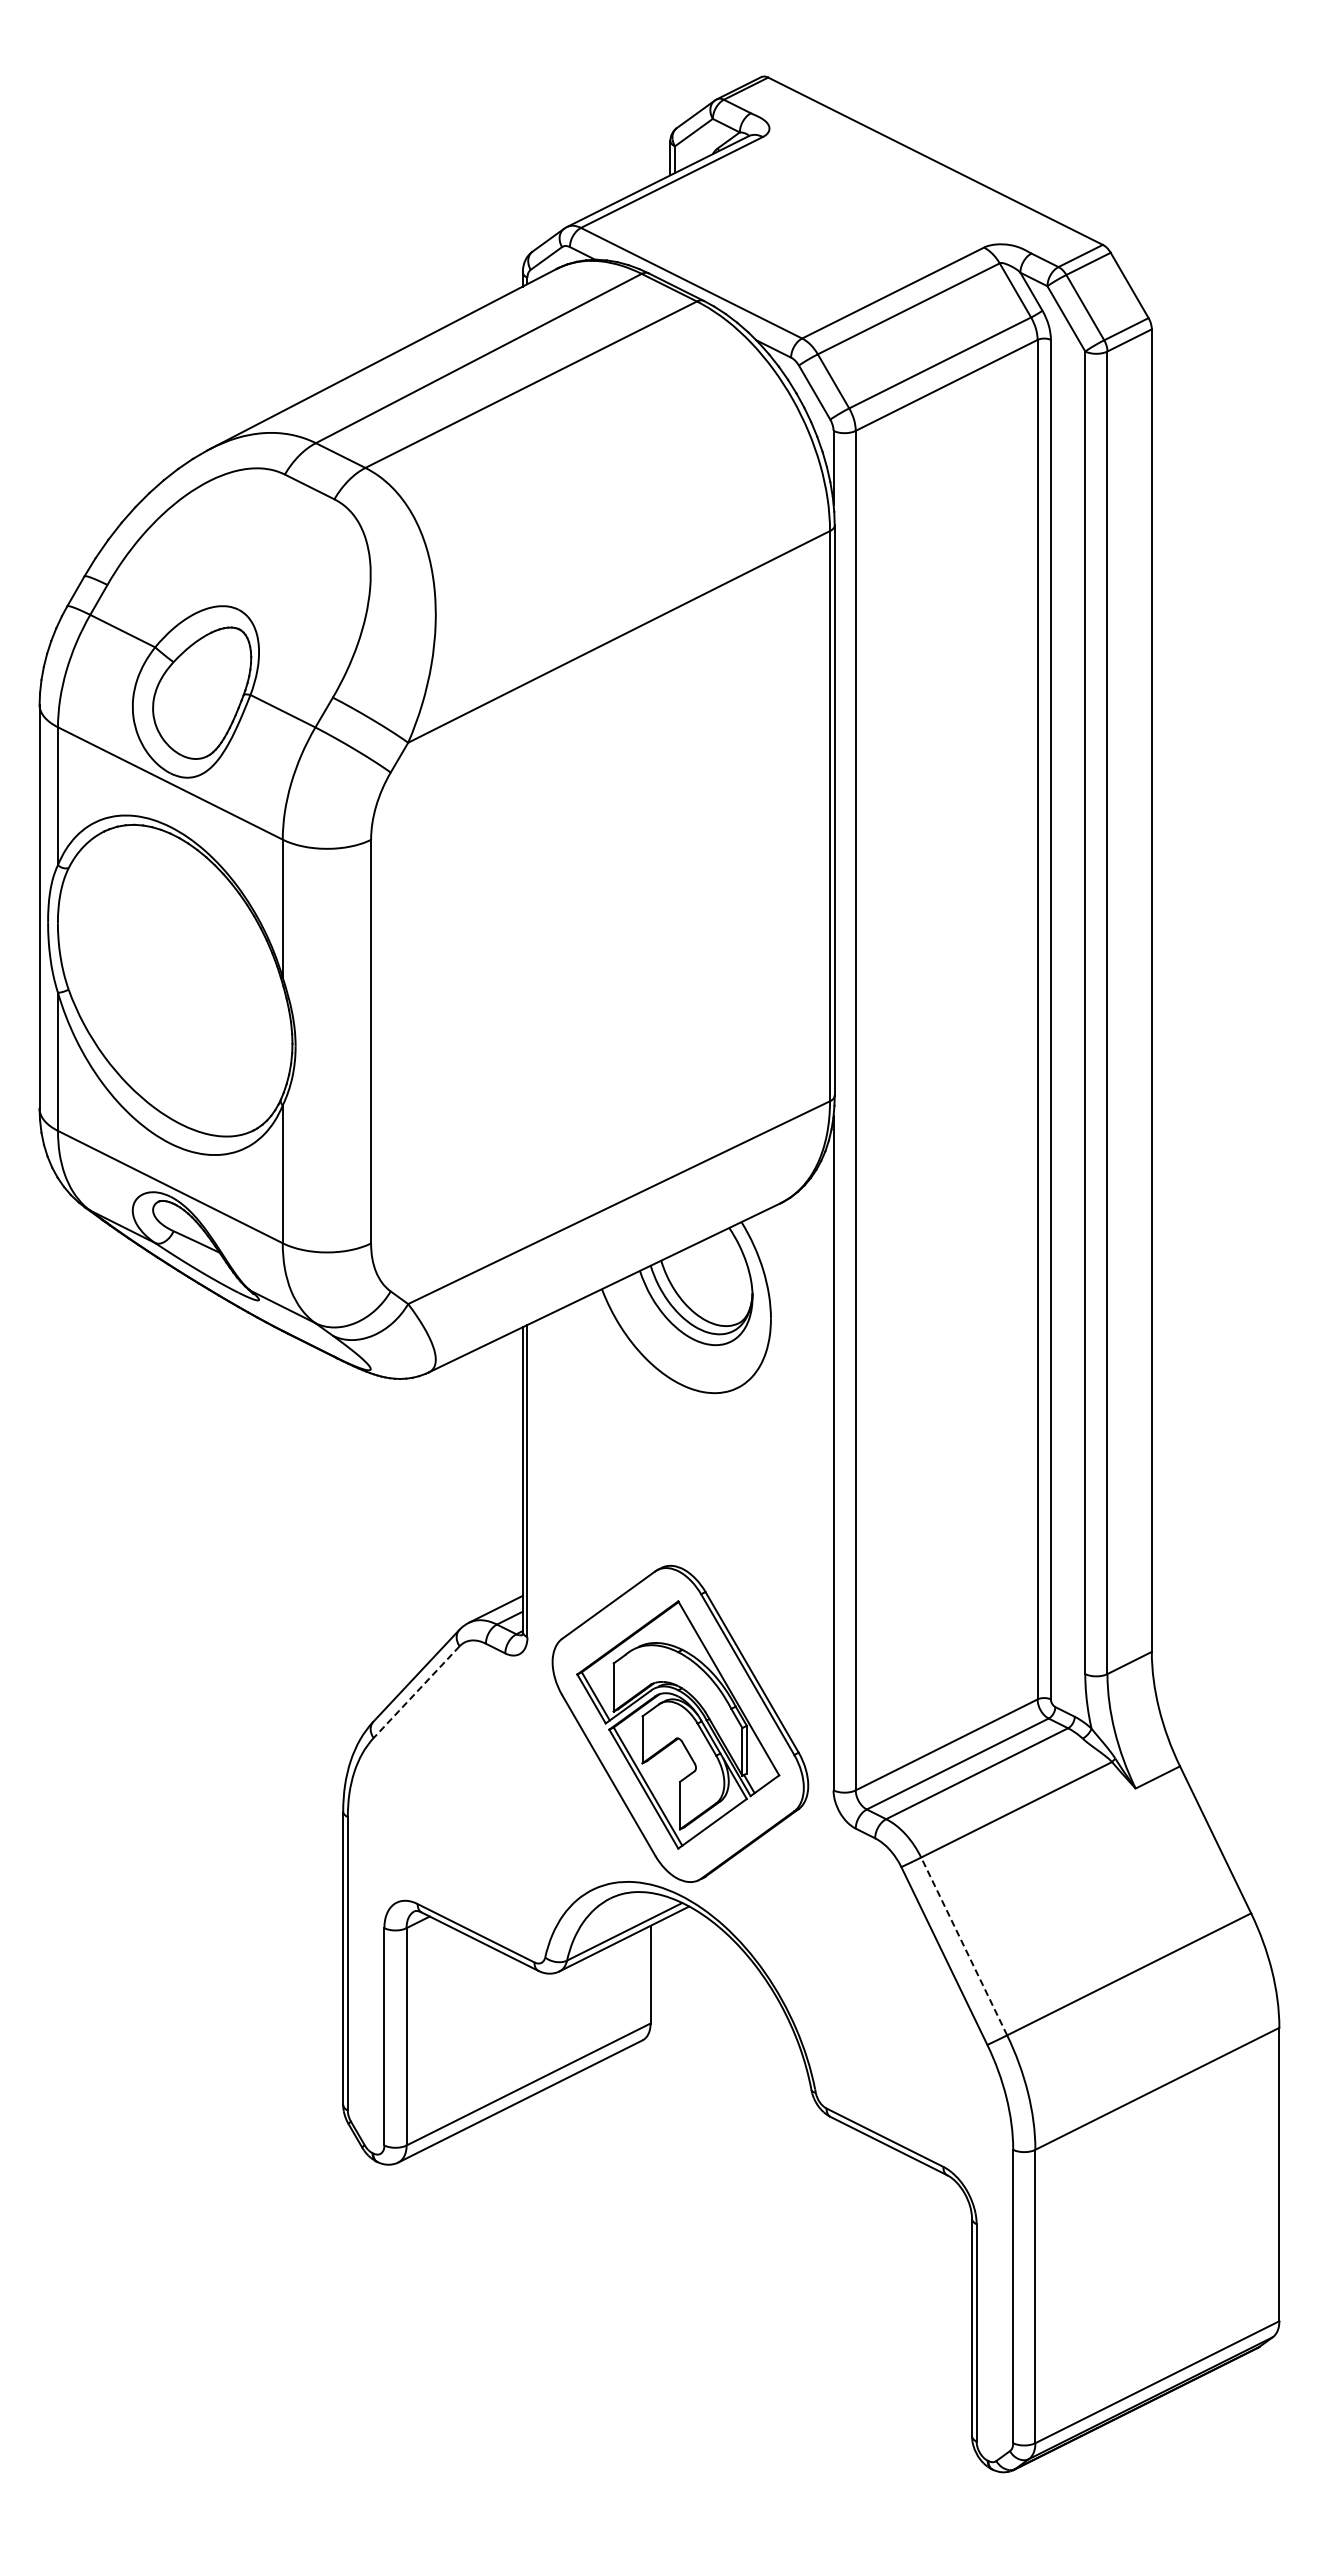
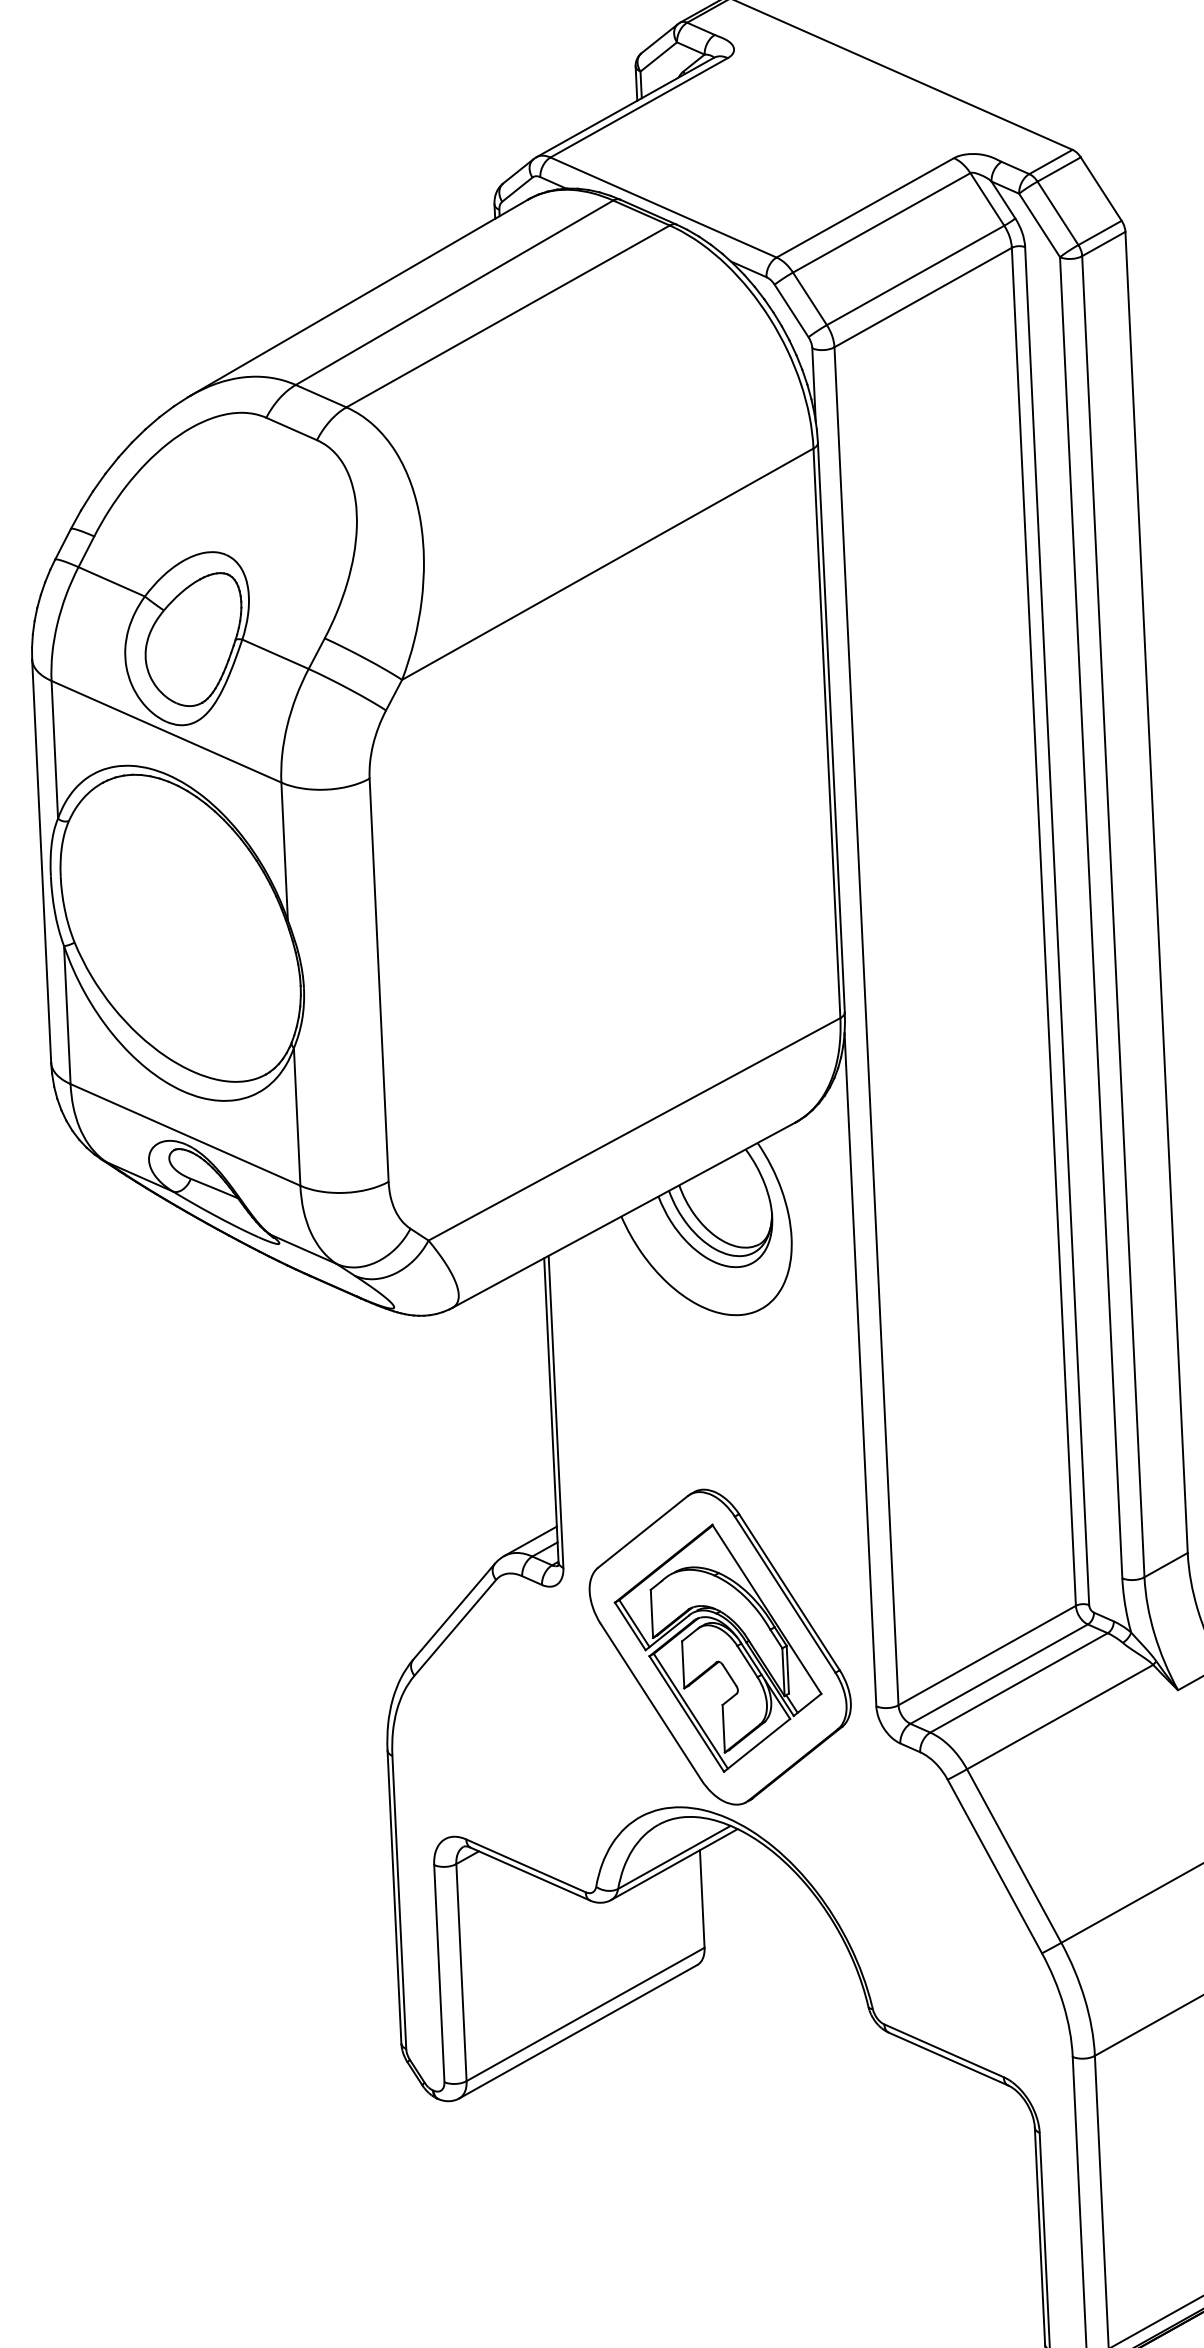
line: (416, 1692) -> (455, 1628), dashed -> solid
line: (964, 1946) -> (1014, 1856), dashed -> solid

